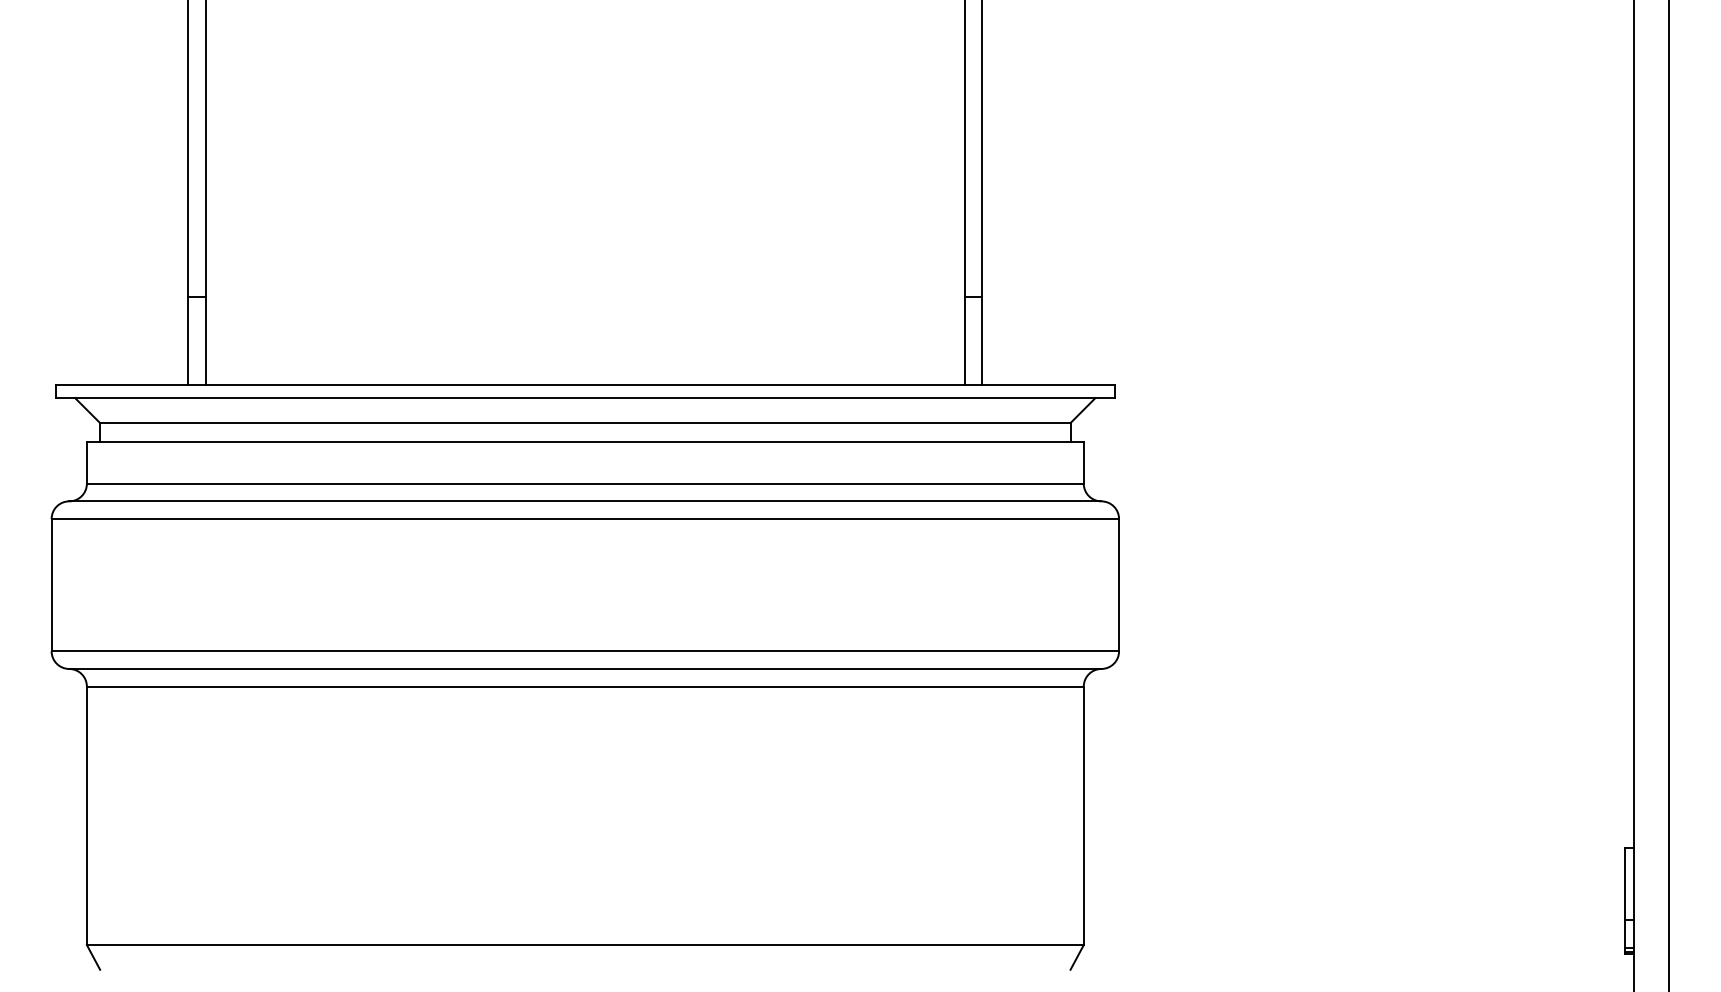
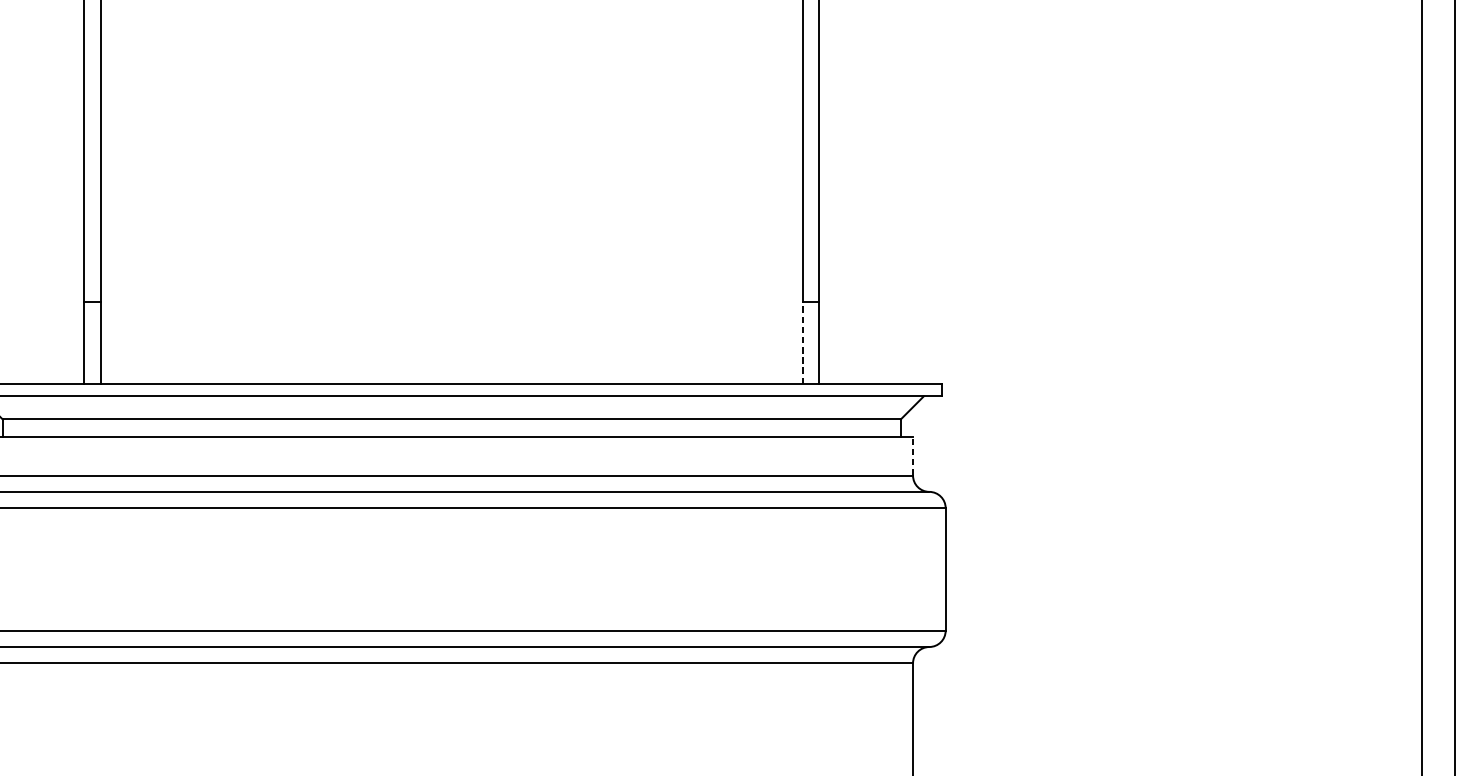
line: (964, 340) -> (802, 343), solid -> dashed
line: (1083, 462) -> (912, 455), solid -> dashed

